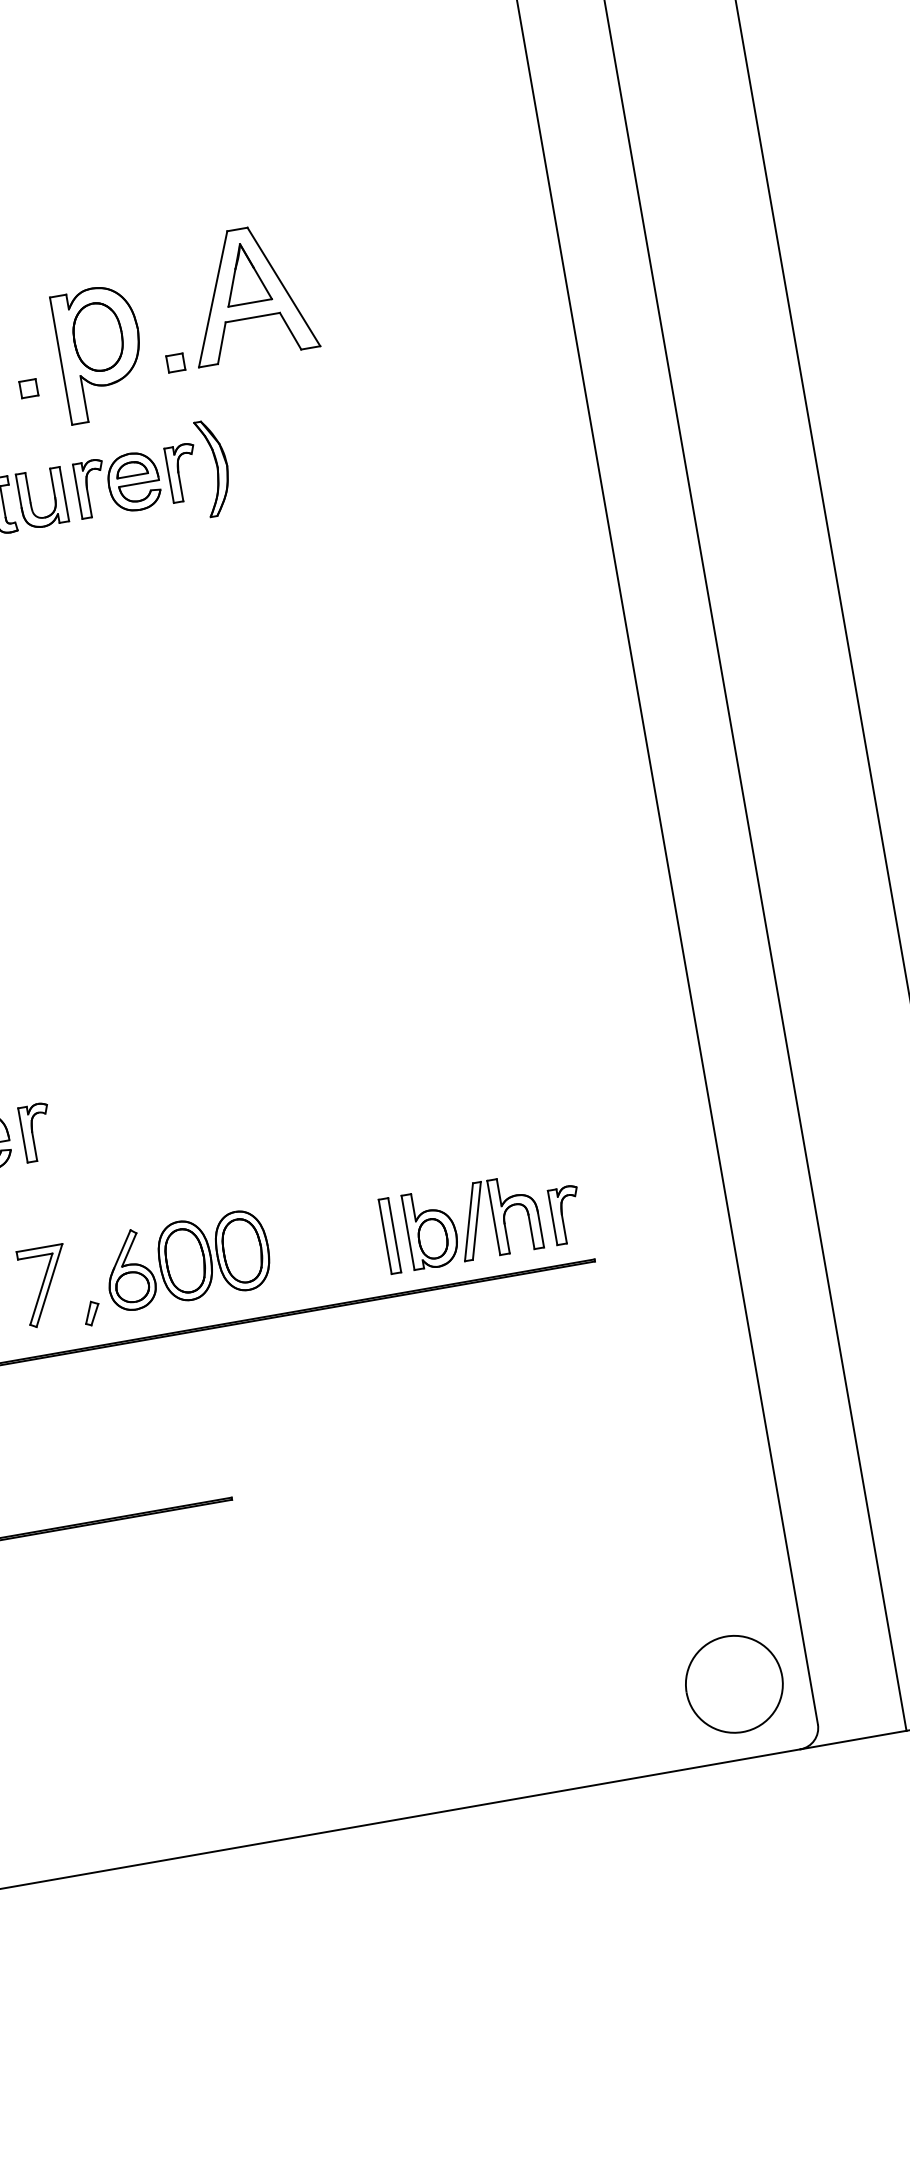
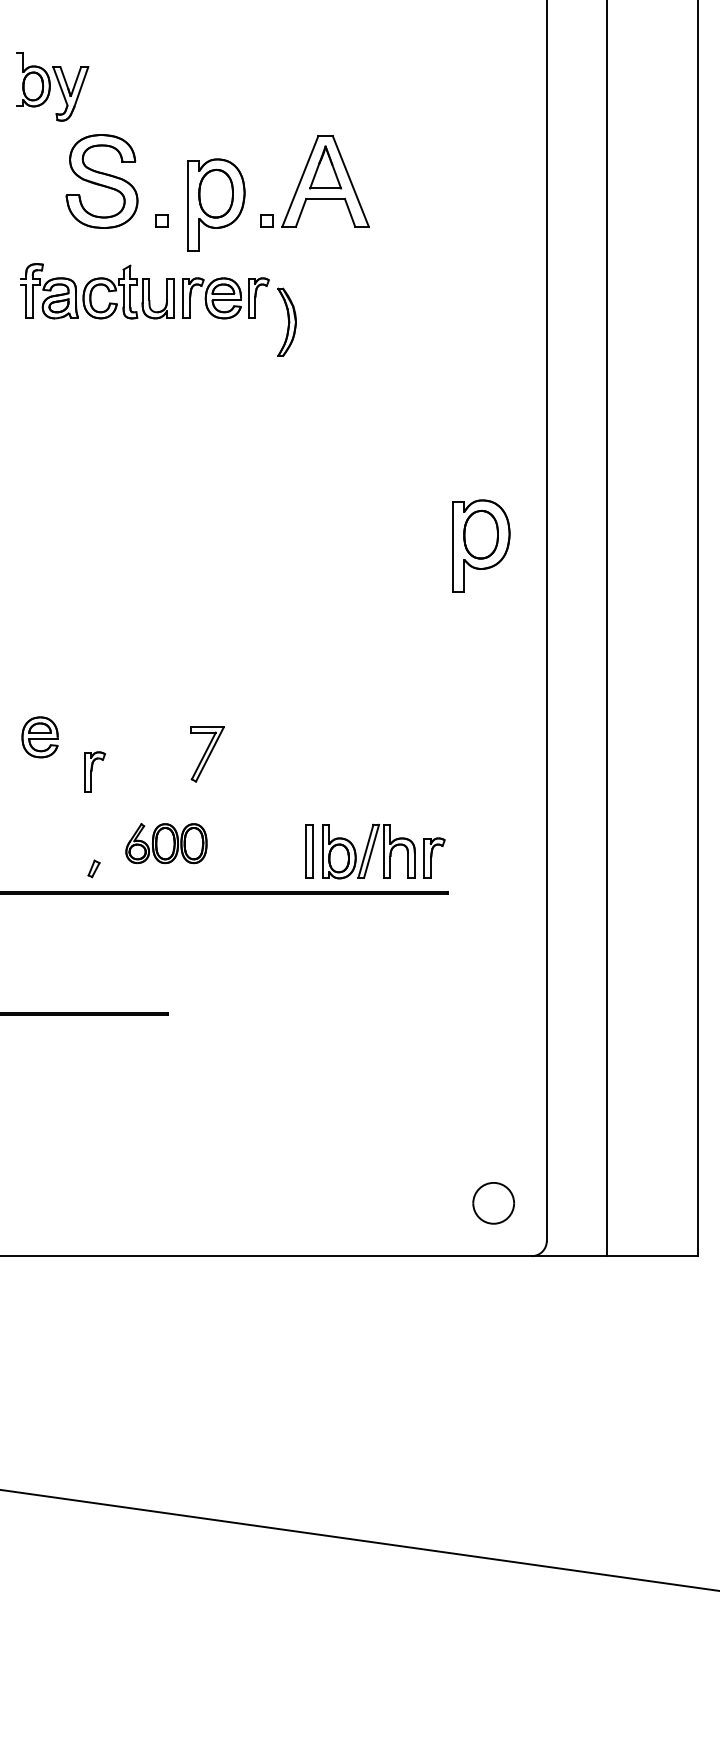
part: (213, 466) -> (286, 321), moved
part: (556, 765) -> (481, 545), added
part: (36, 1131) -> (94, 771), moved
part: (187, 1260) -> (166, 843), size x0.7
part: (46, 1286) -> (207, 754), moved
part: (733, 1684) -> (493, 1203), size x0.6

